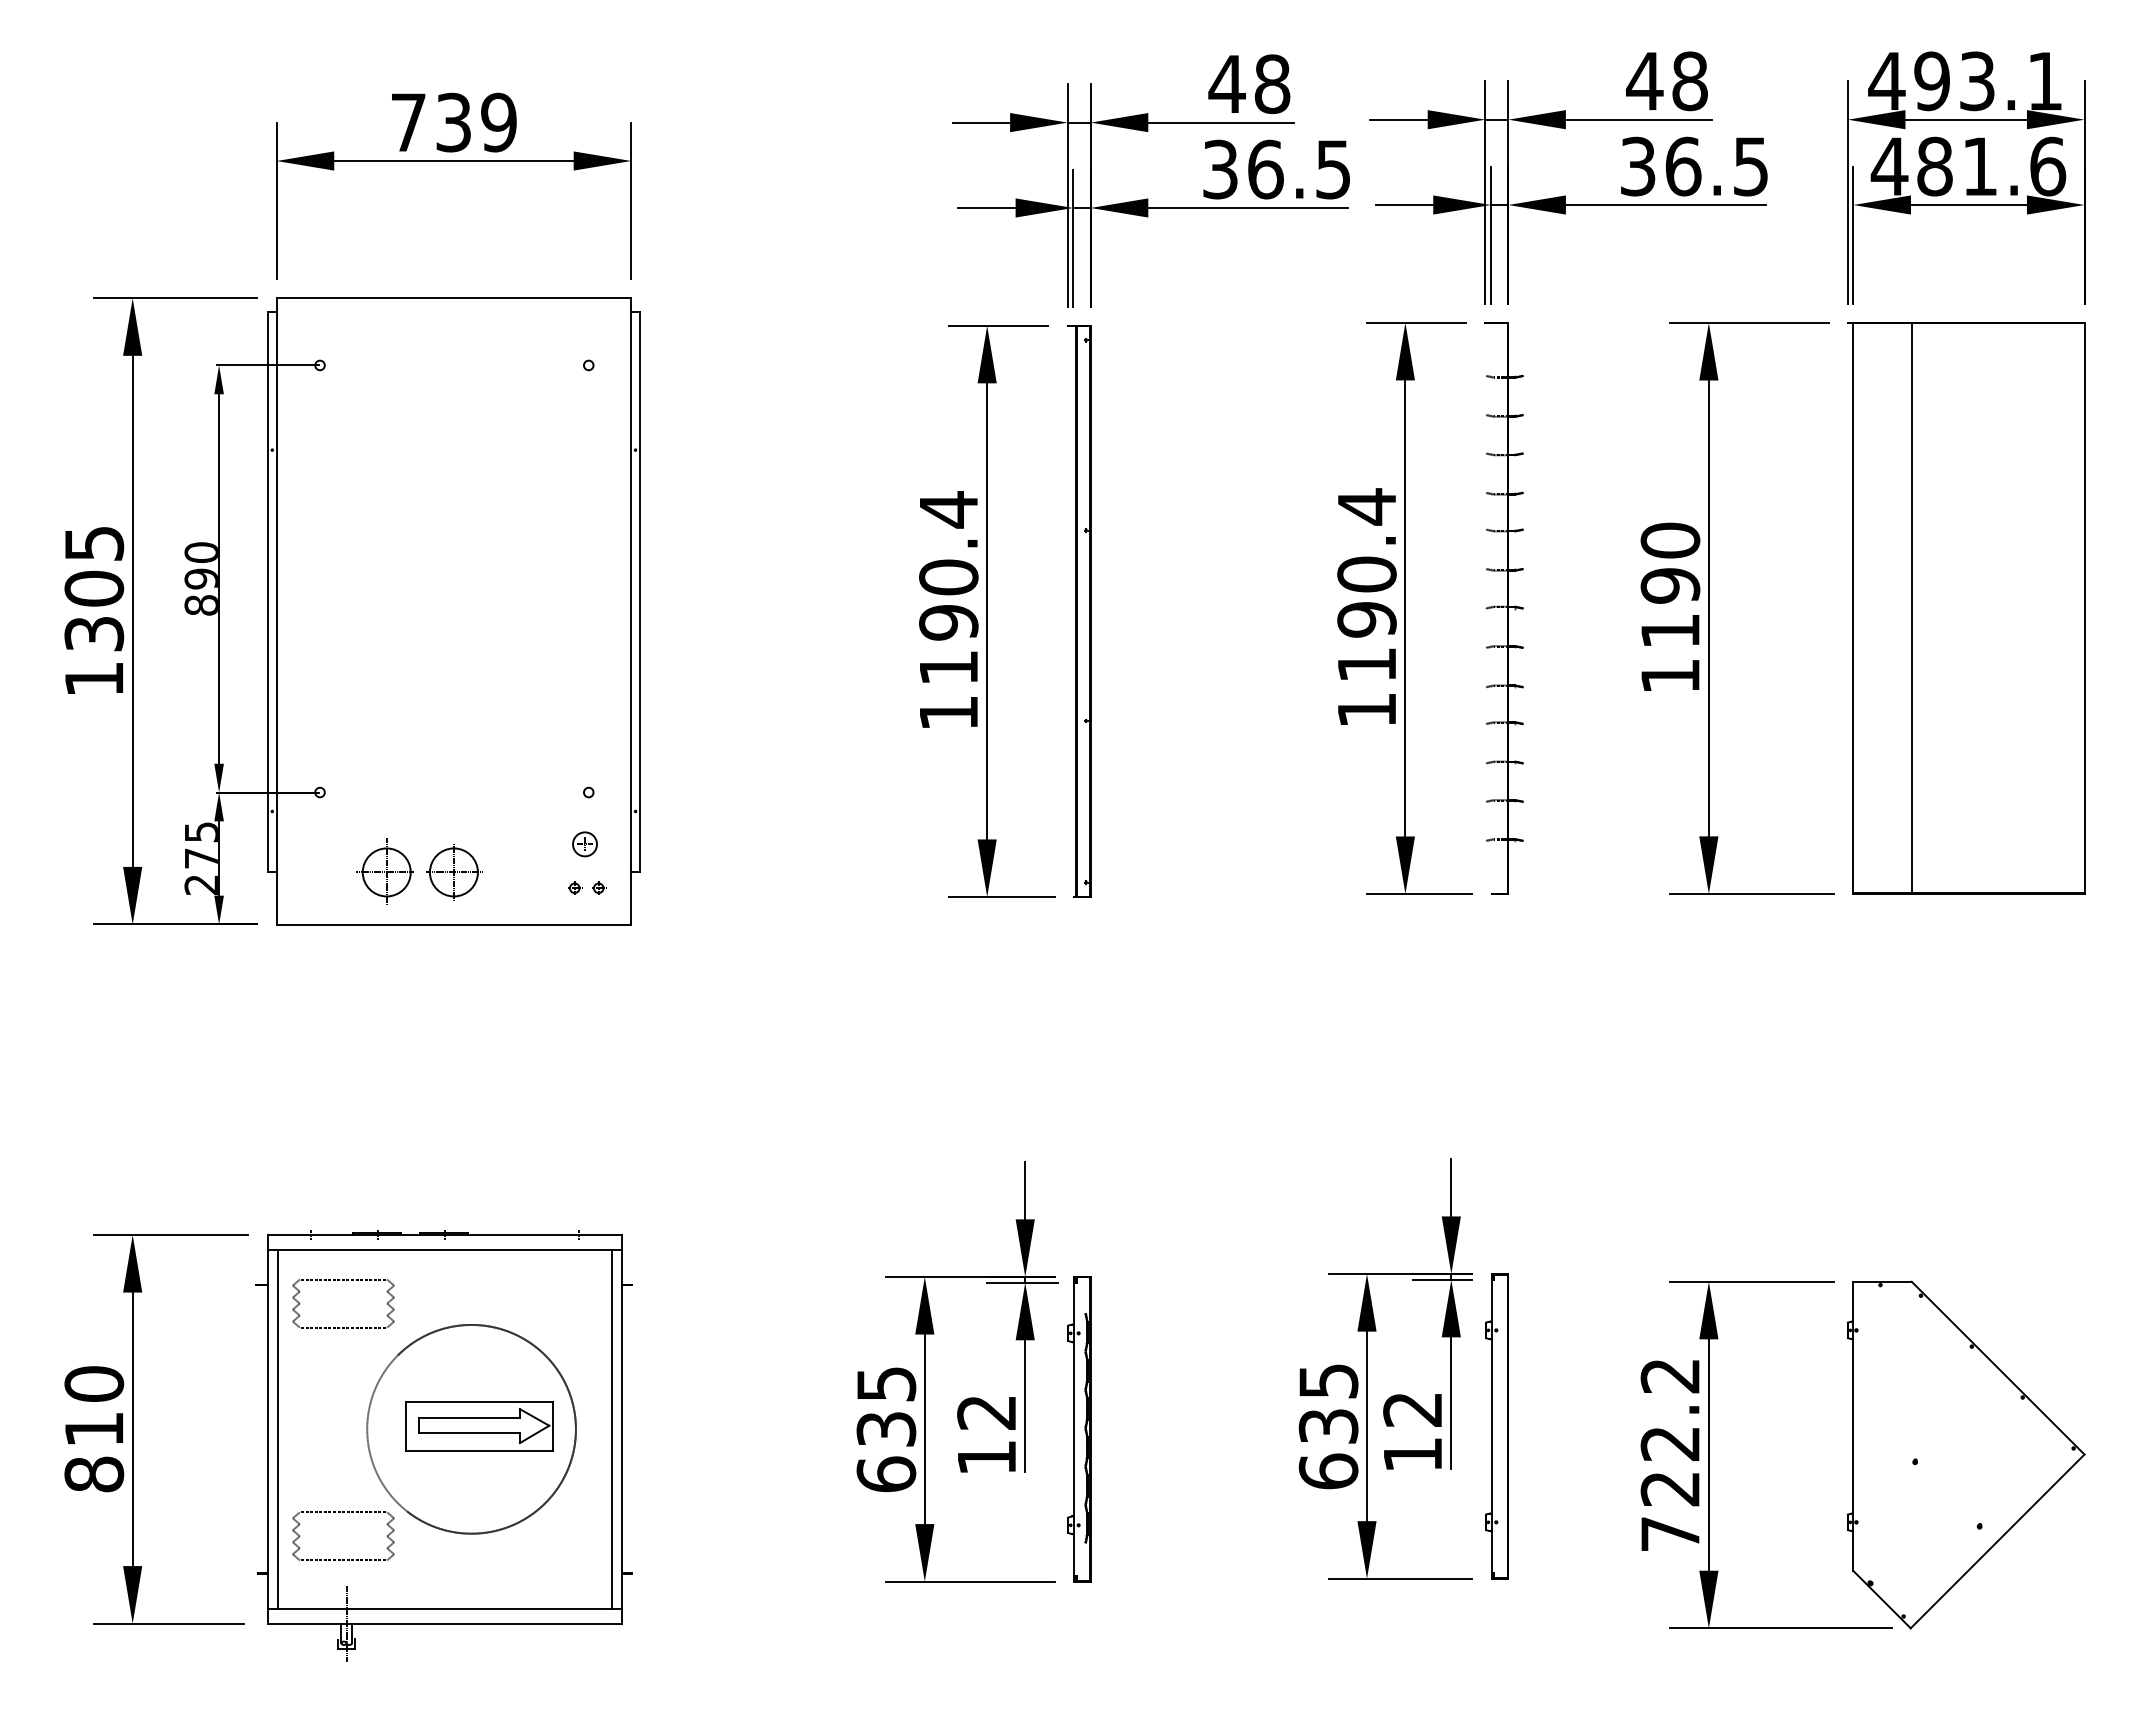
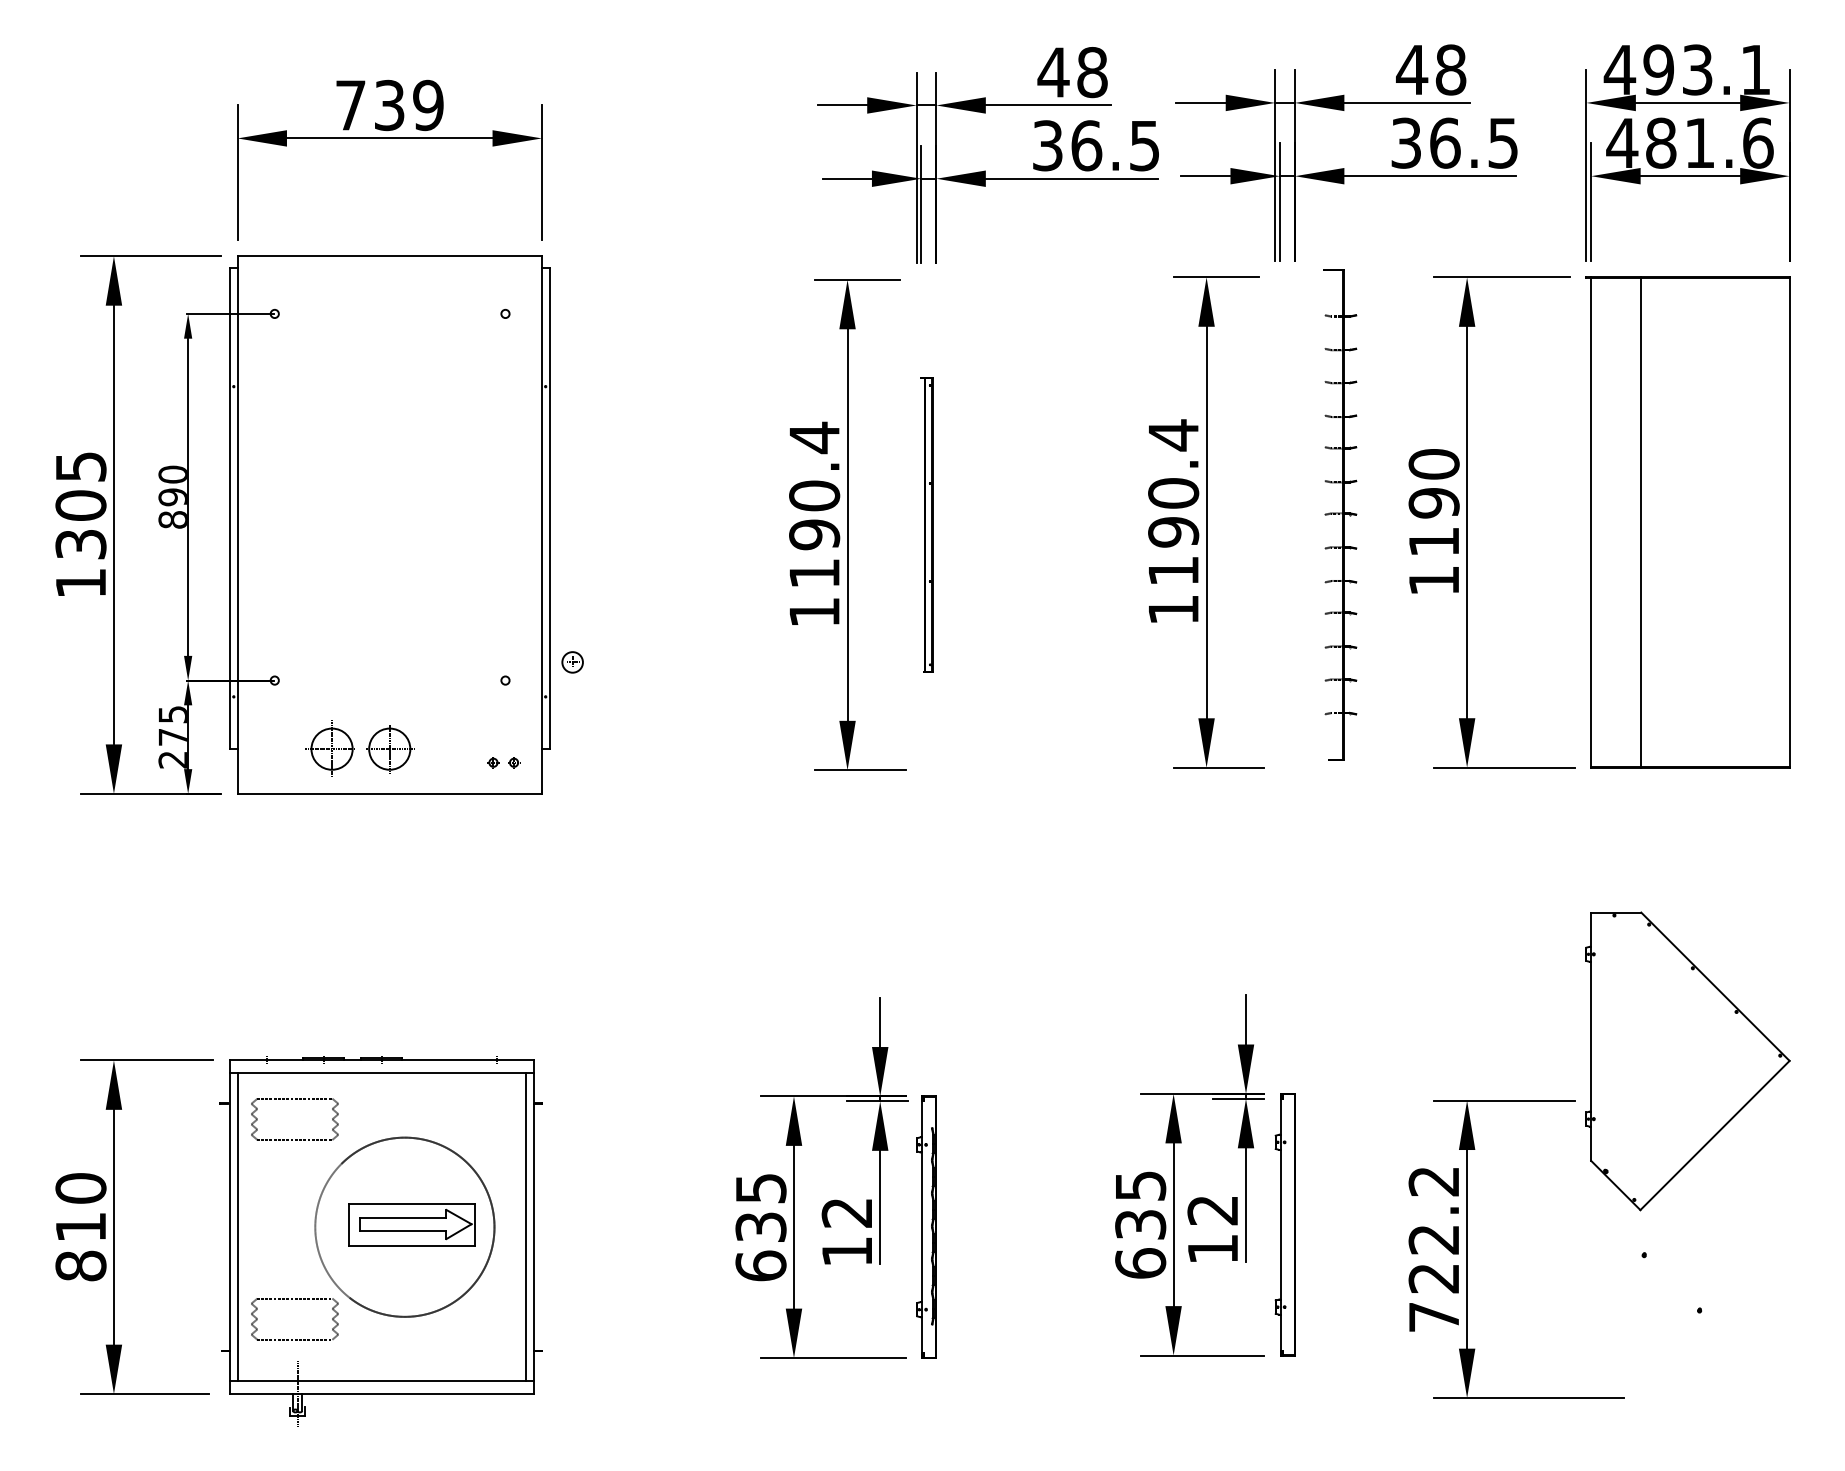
part: (1503, 608) -> (1339, 514), moved
part: (1079, 611) -> (926, 525), size x0.6
part: (584, 844) -> (572, 662), moved
part: (1965, 1454) -> (1687, 1060), moved

